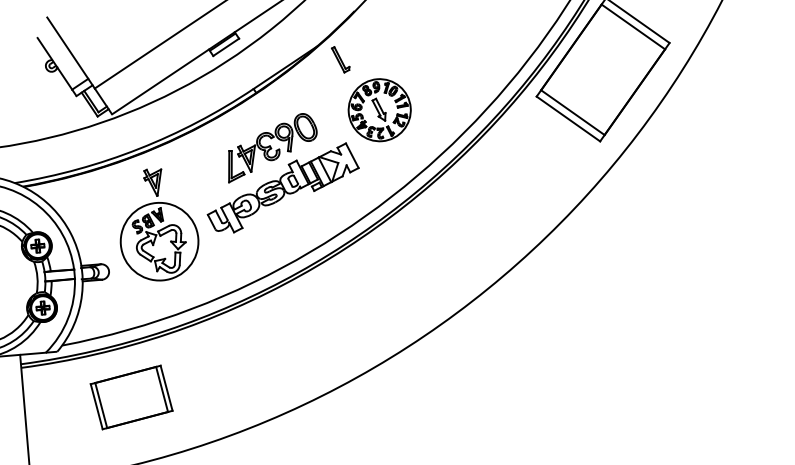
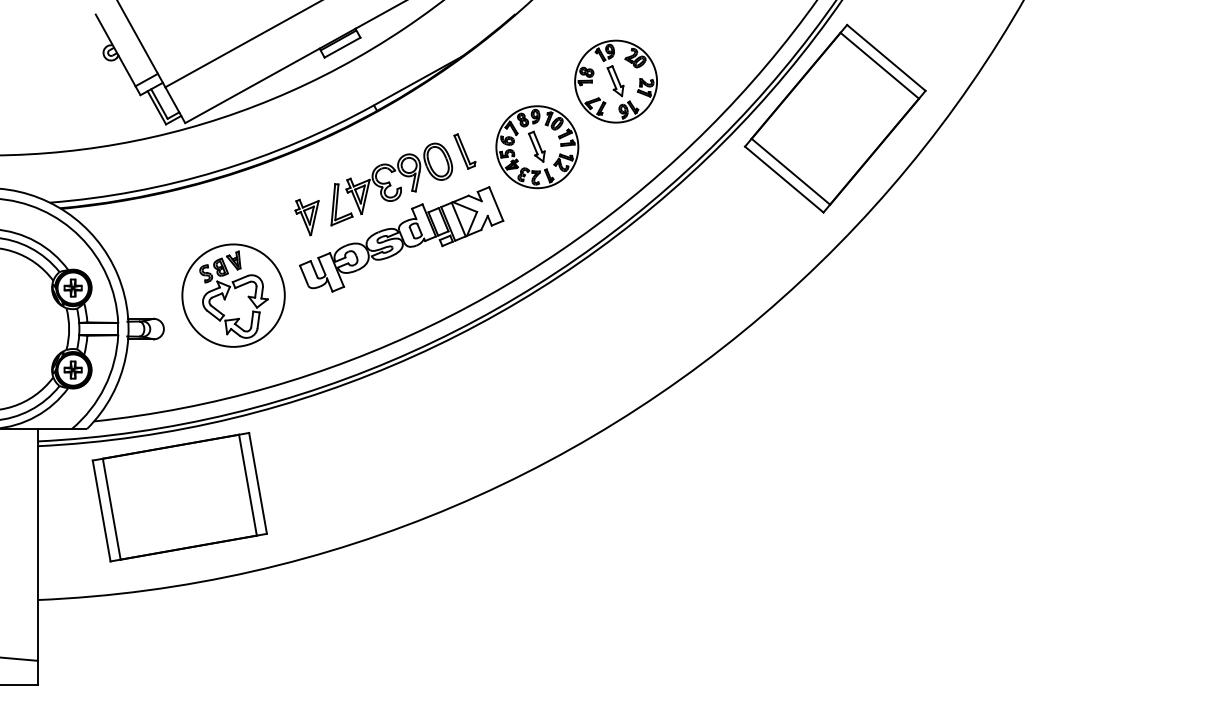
part: (434, 55) -> (615, 81), added
part: (340, 59) -> (464, 151), moved
part: (153, 182) -> (306, 217), moved
part: (131, 397) -> (179, 497), size x1.67

